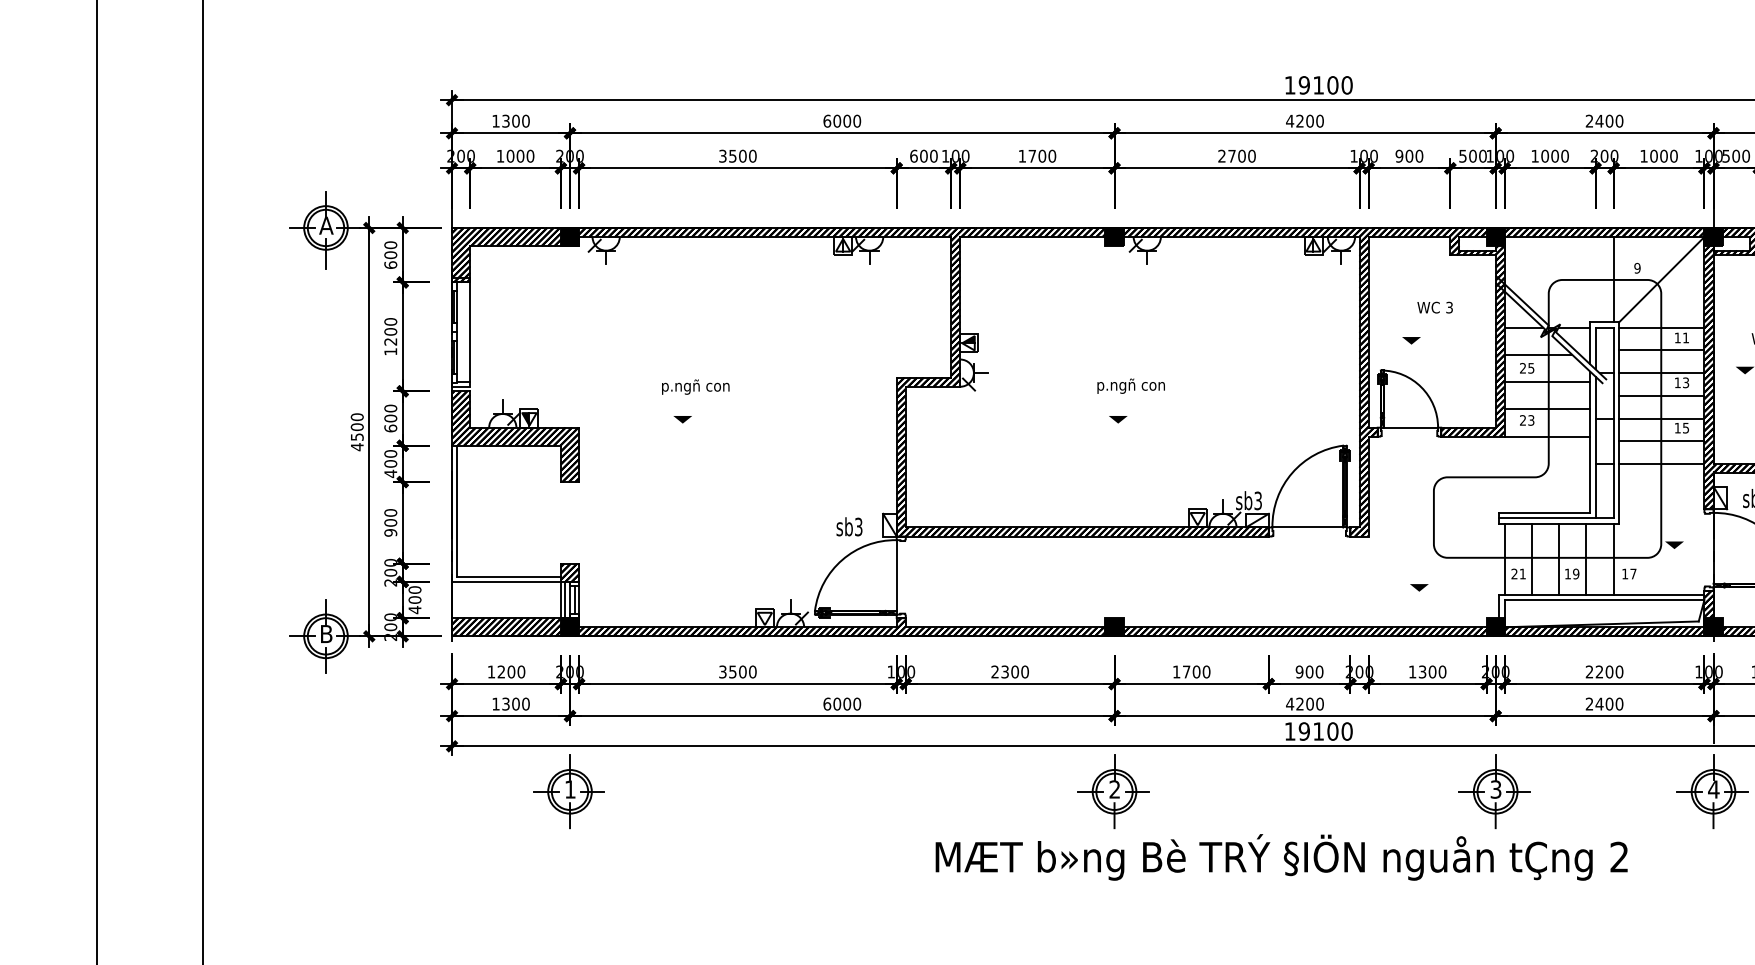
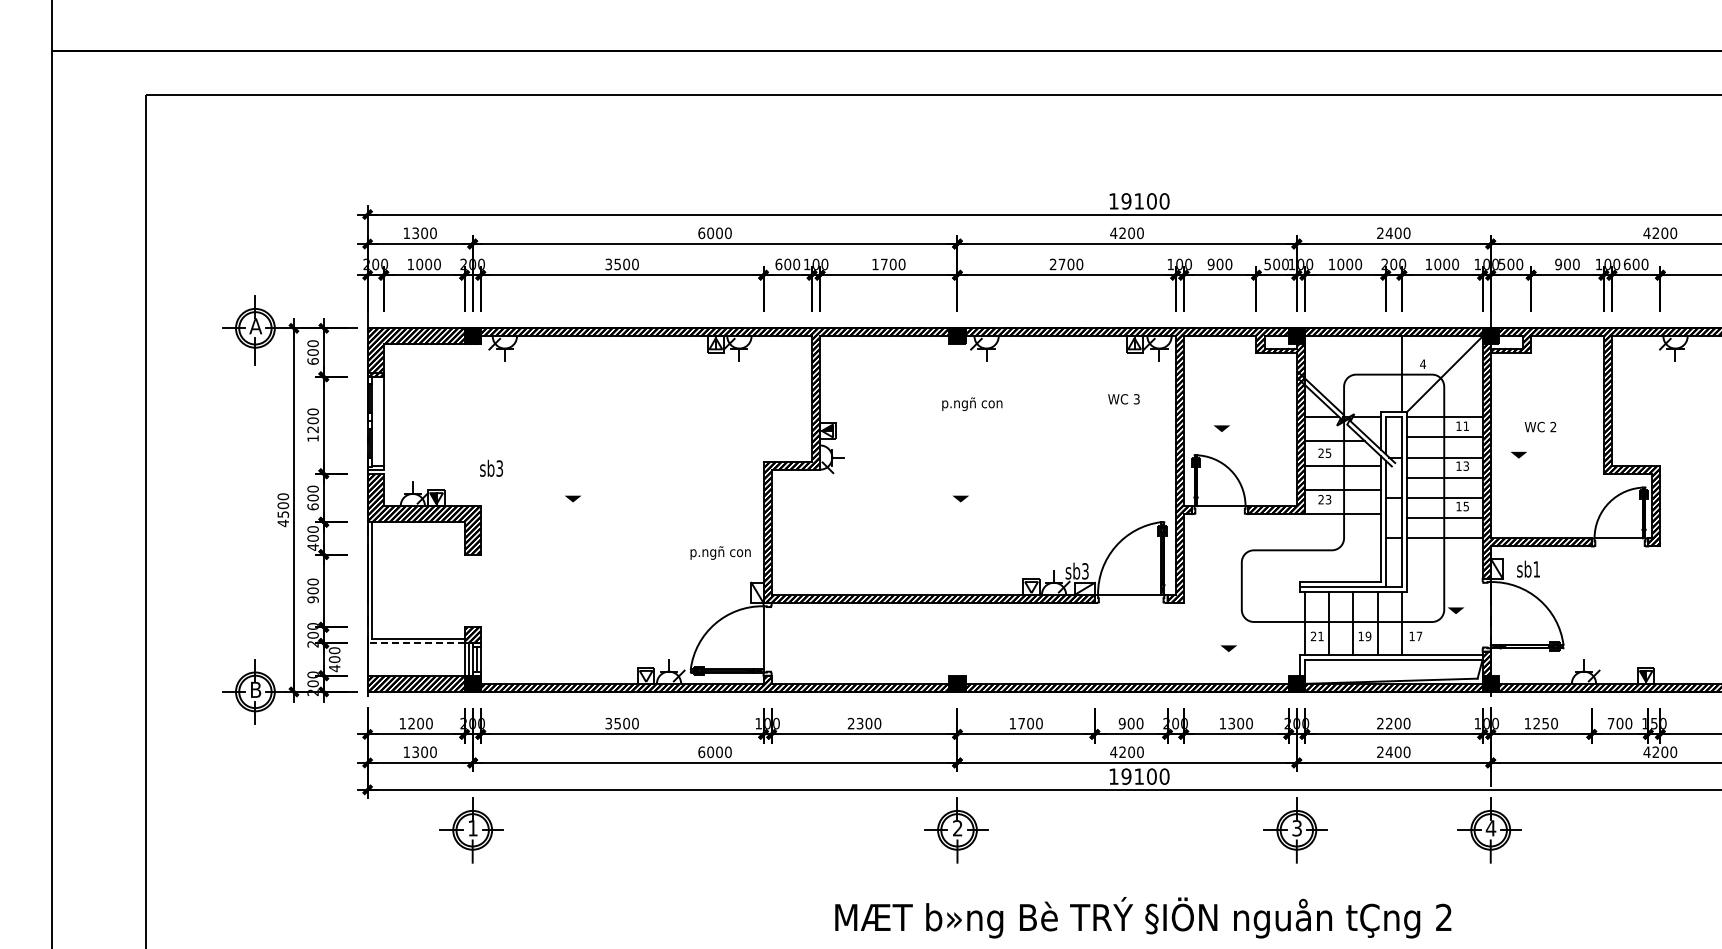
text: (1637, 268) -> (1423, 364), 9 -> 4
text: (1434, 307) -> (1123, 399), moved
text: (1131, 385) -> (972, 403), moved
text: (695, 386) -> (720, 552), moved
text: (849, 525) -> (491, 467), moved
line: (505, 581) -> (415, 643), solid -> dashed
text: (1281, 857) -> (1143, 917), moved

